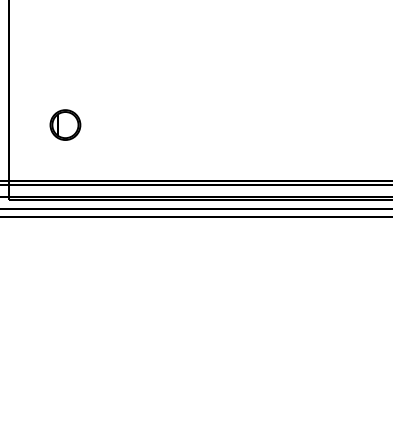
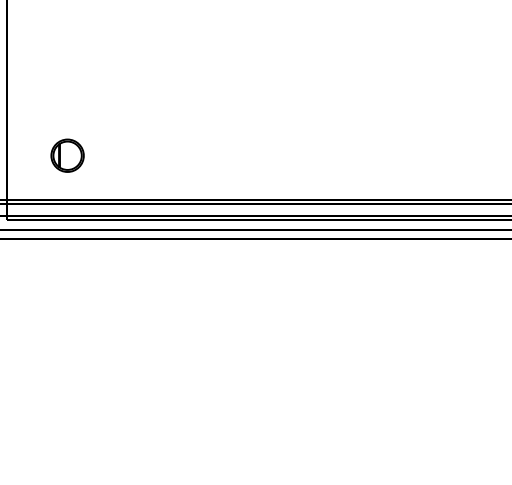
part: (65, 124) -> (67, 155), moved

